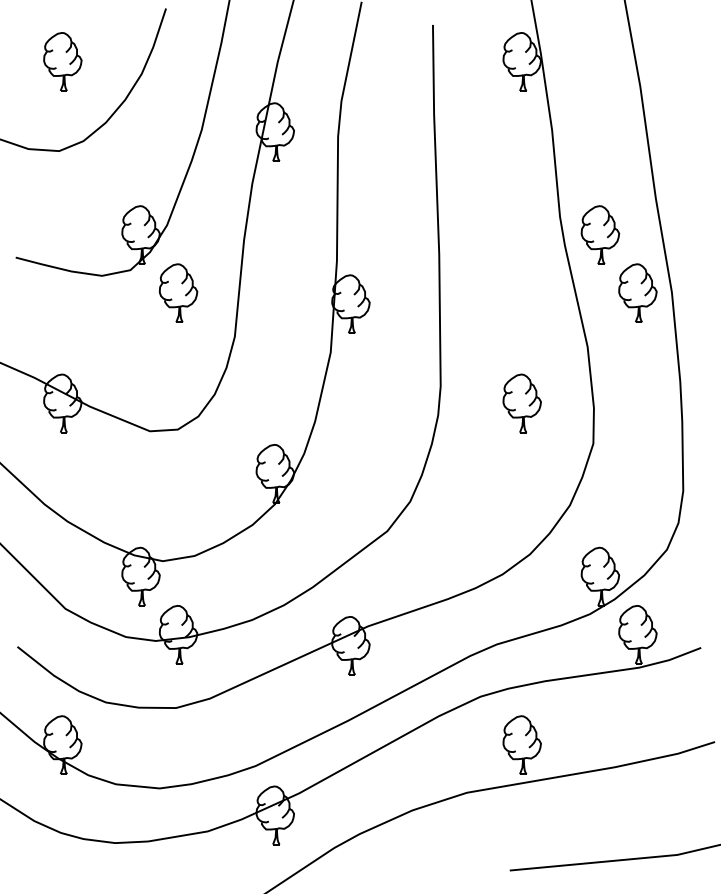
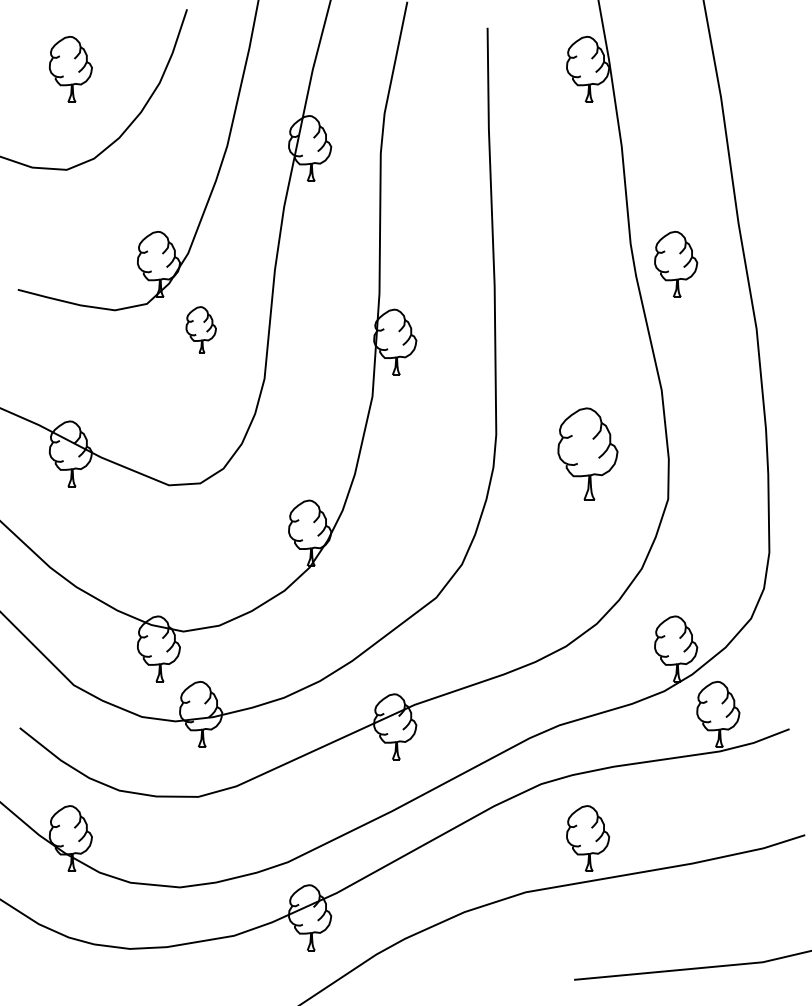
part: (178, 292) -> (201, 329), size x0.7
part: (638, 292) -> (718, 329), removed
part: (522, 403) -> (588, 453), size x1.4

